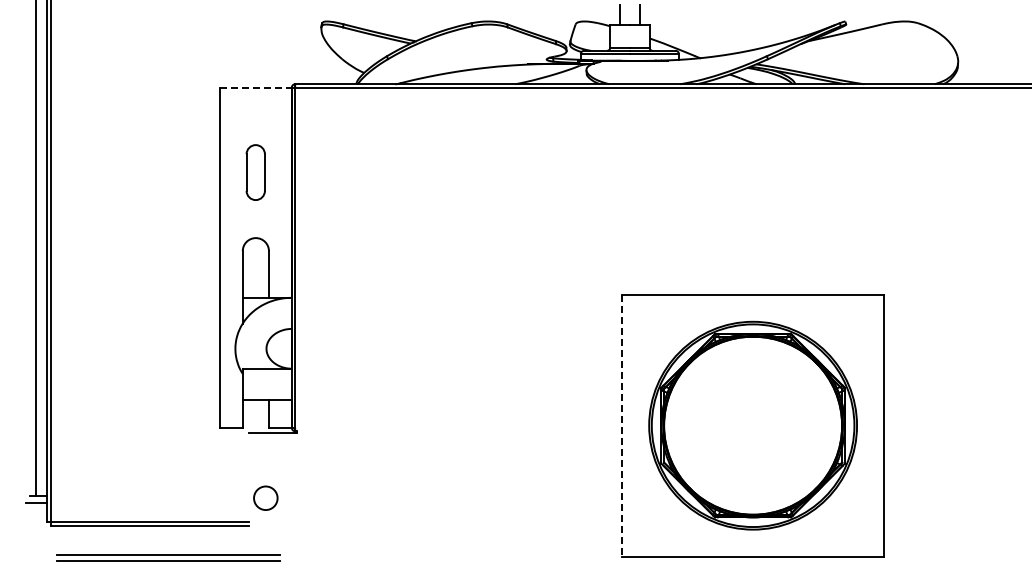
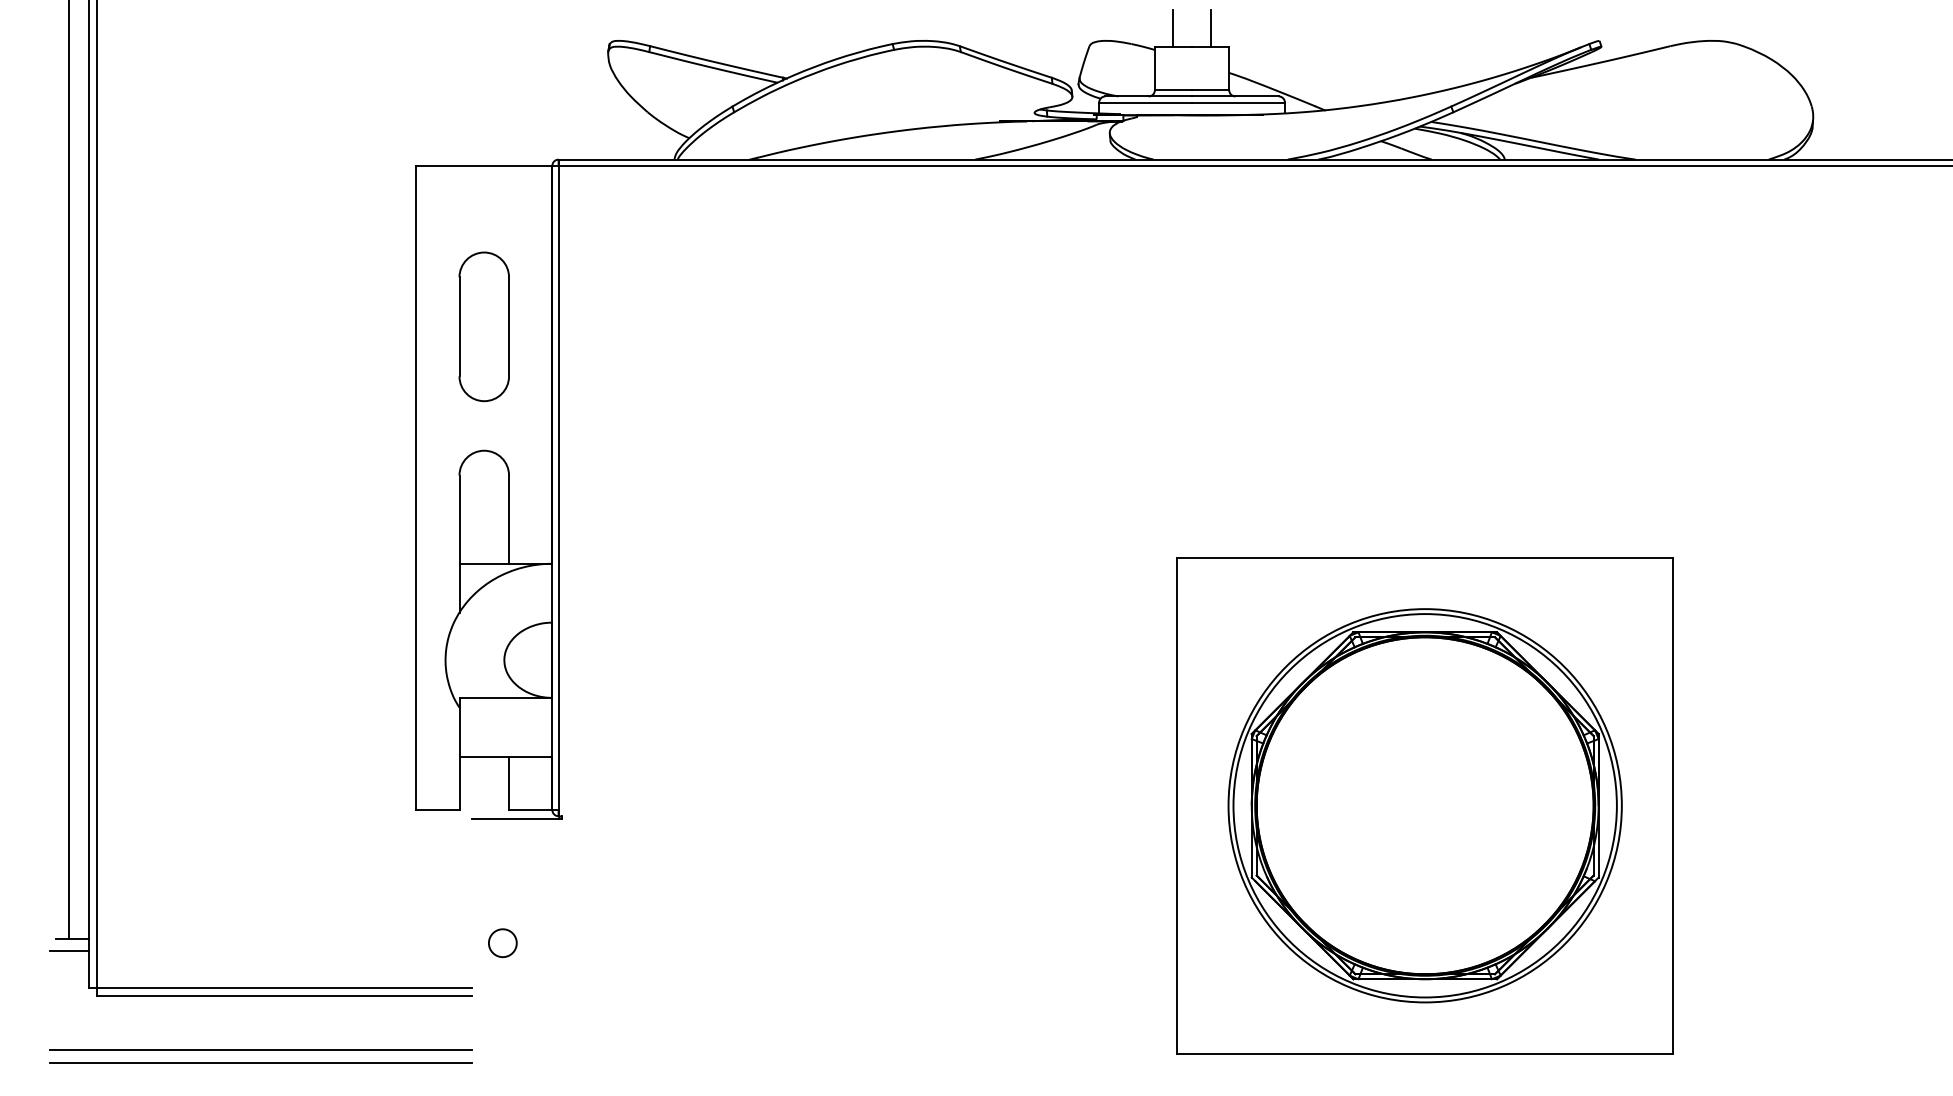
line: (255, 87) -> (483, 165), dashed -> solid
part: (255, 172) -> (483, 326), size x1.43
line: (622, 425) -> (1178, 805), dashed -> solid
circle: (265, 498) -> (502, 943), size x0.62
part: (168, 557) -> (260, 1055), moved

